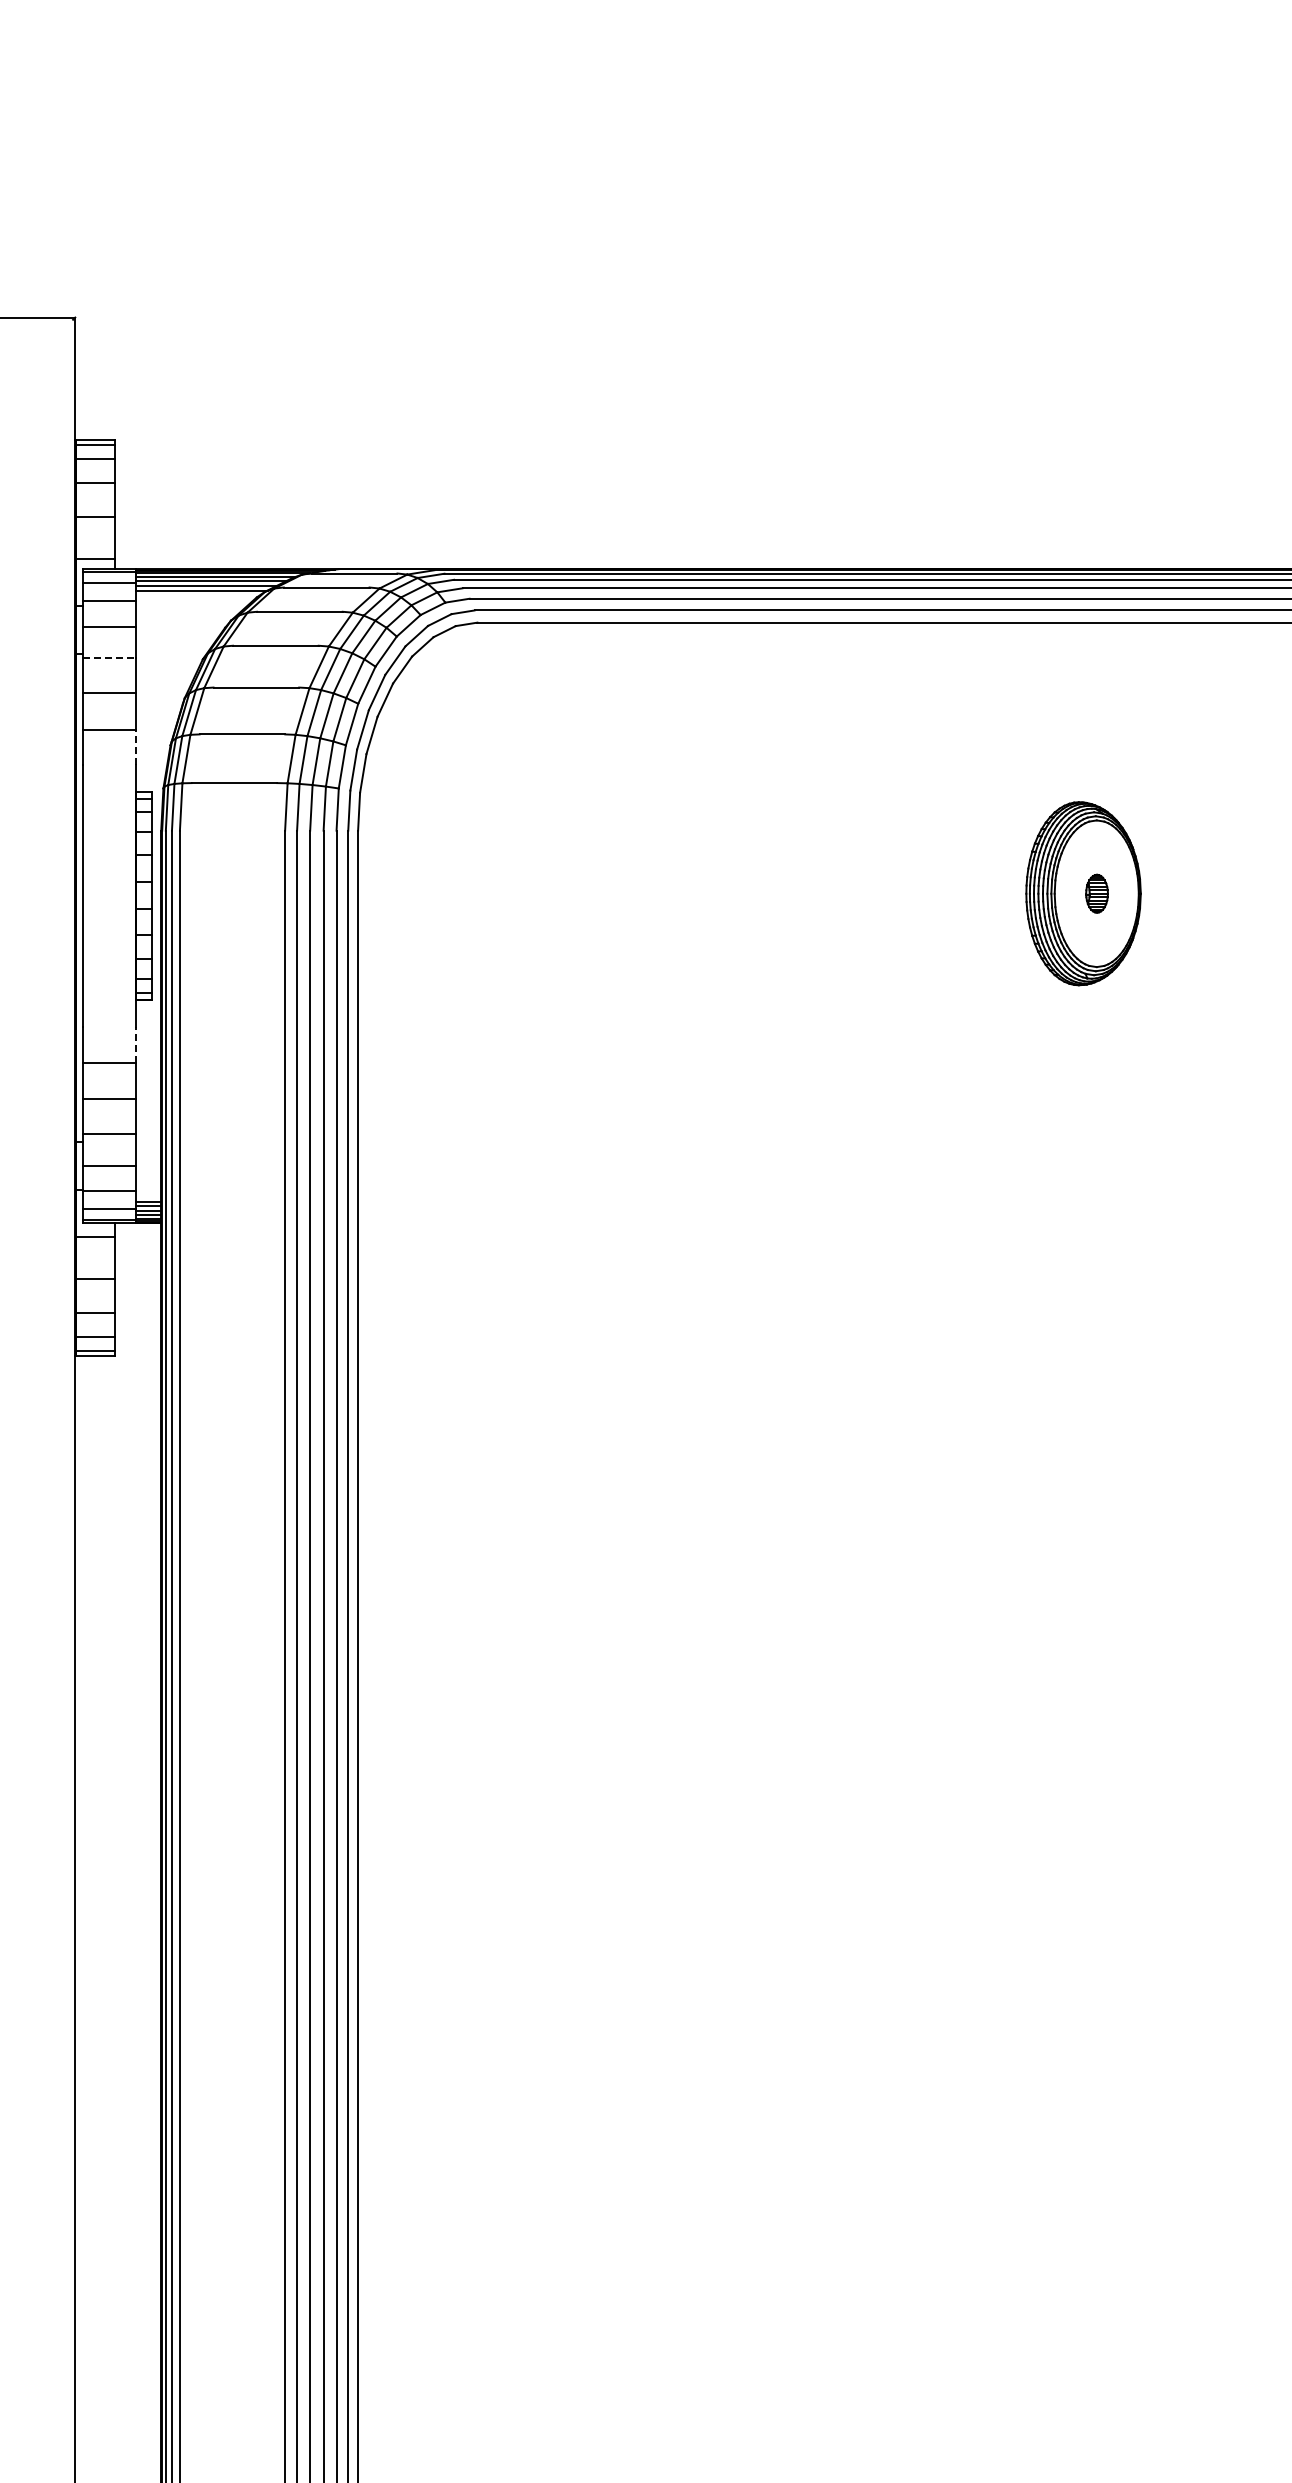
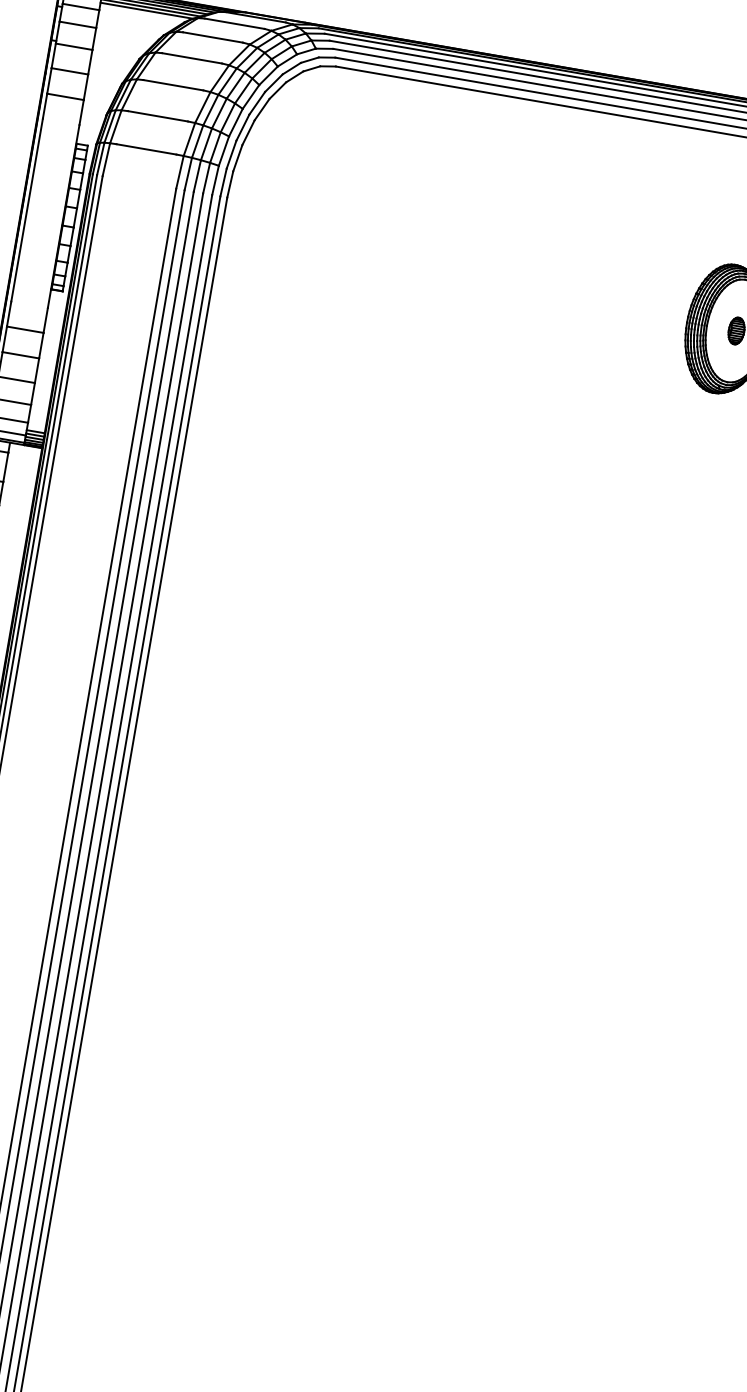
line: (109, 657) -> (74, 46), dashed -> solid
line: (135, 747) -> (81, 112), dashed -> solid
line: (135, 1044) -> (45, 320), dashed -> solid

